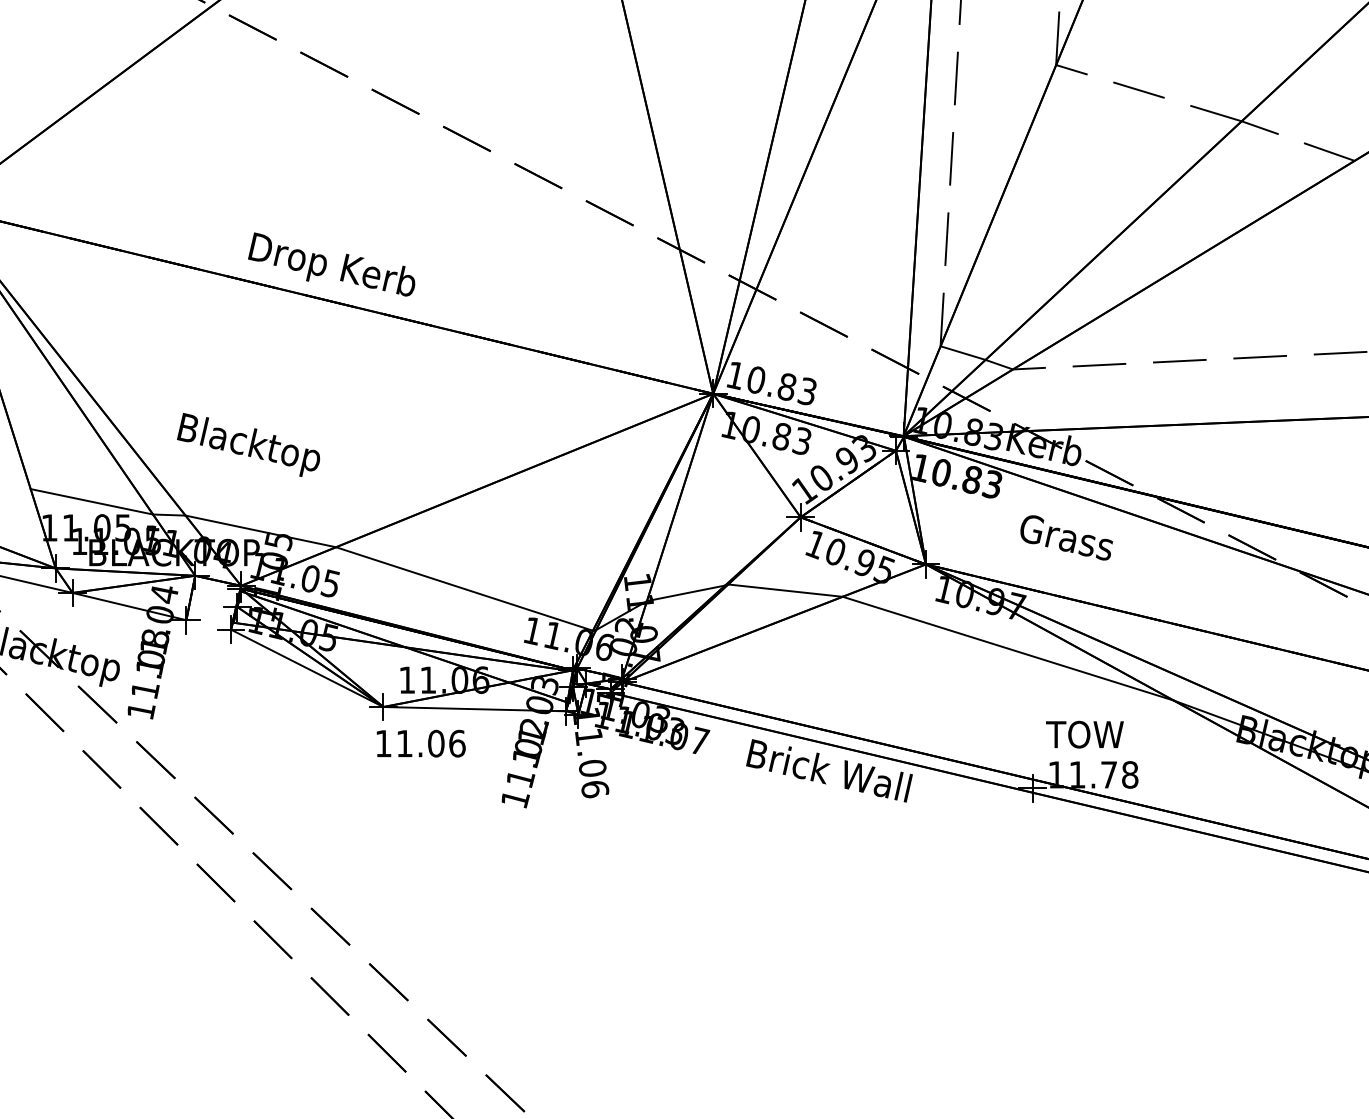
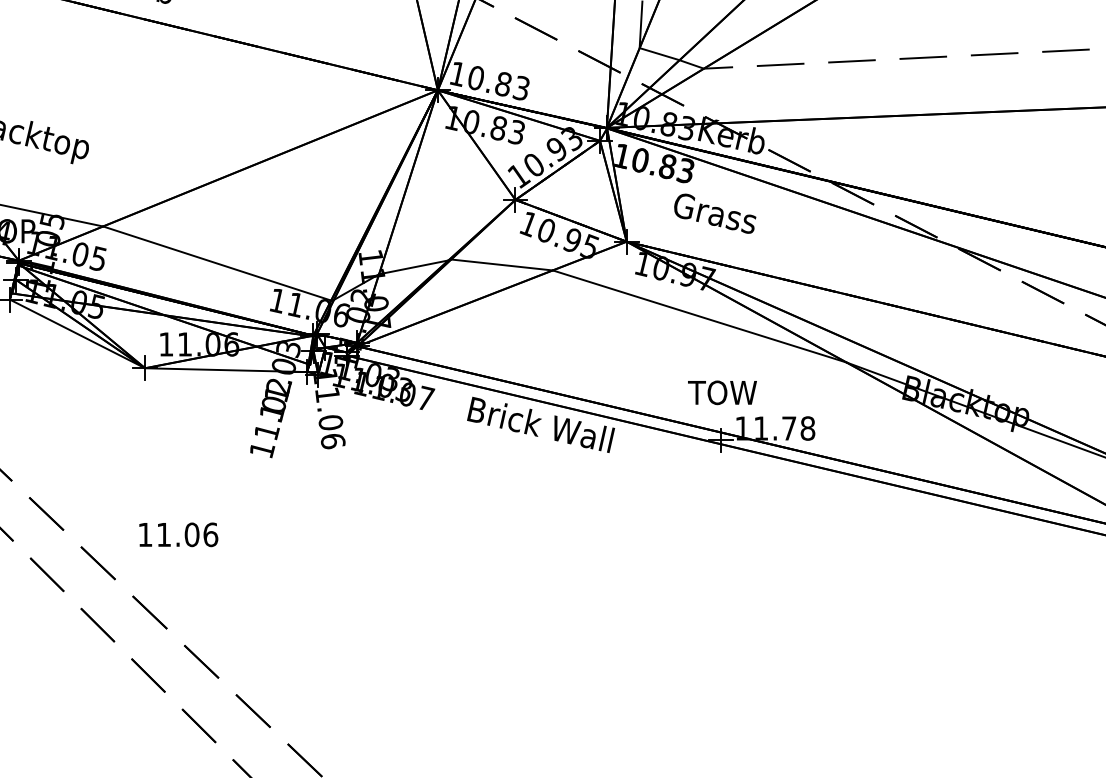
text: (1066, 537) -> (715, 213), moved
text: (1084, 734) -> (722, 392), moved
text: (420, 743) -> (178, 534), moved

